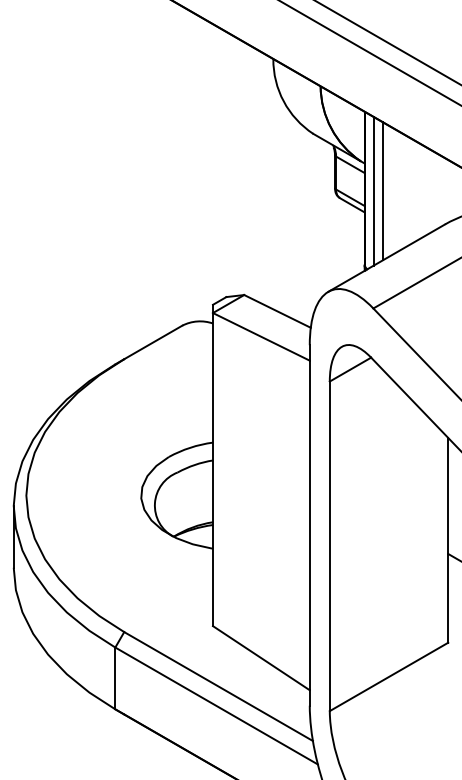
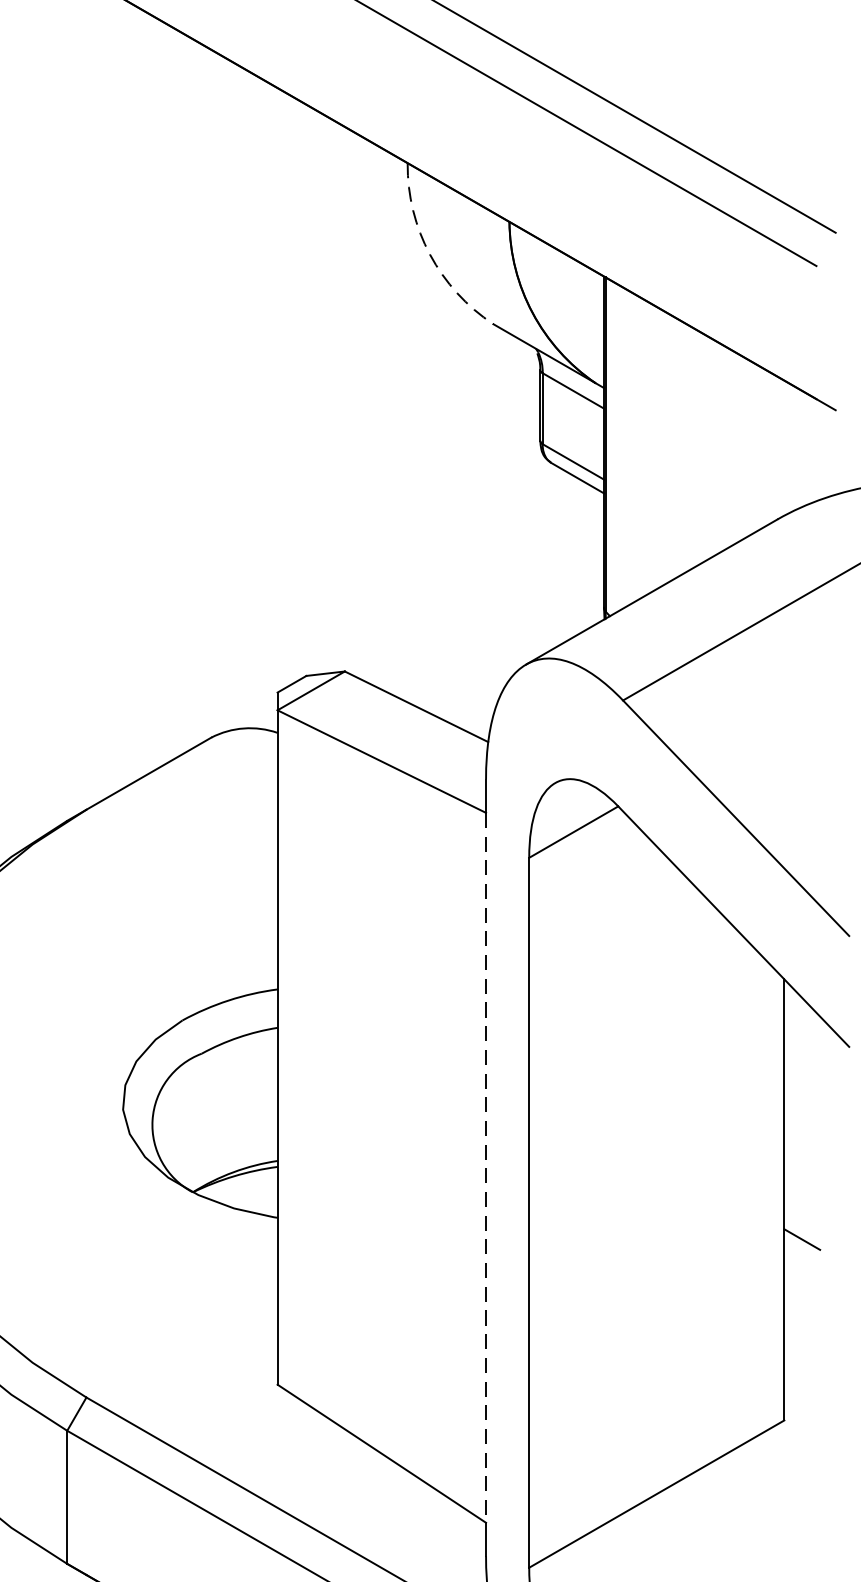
arc: (283, 101) -> (429, 254), solid -> dashed
line: (373, 190) -> (623, 446), removed
line: (382, 191) -> (642, 448), removed
line: (309, 525) -> (485, 1167), solid -> dashed

